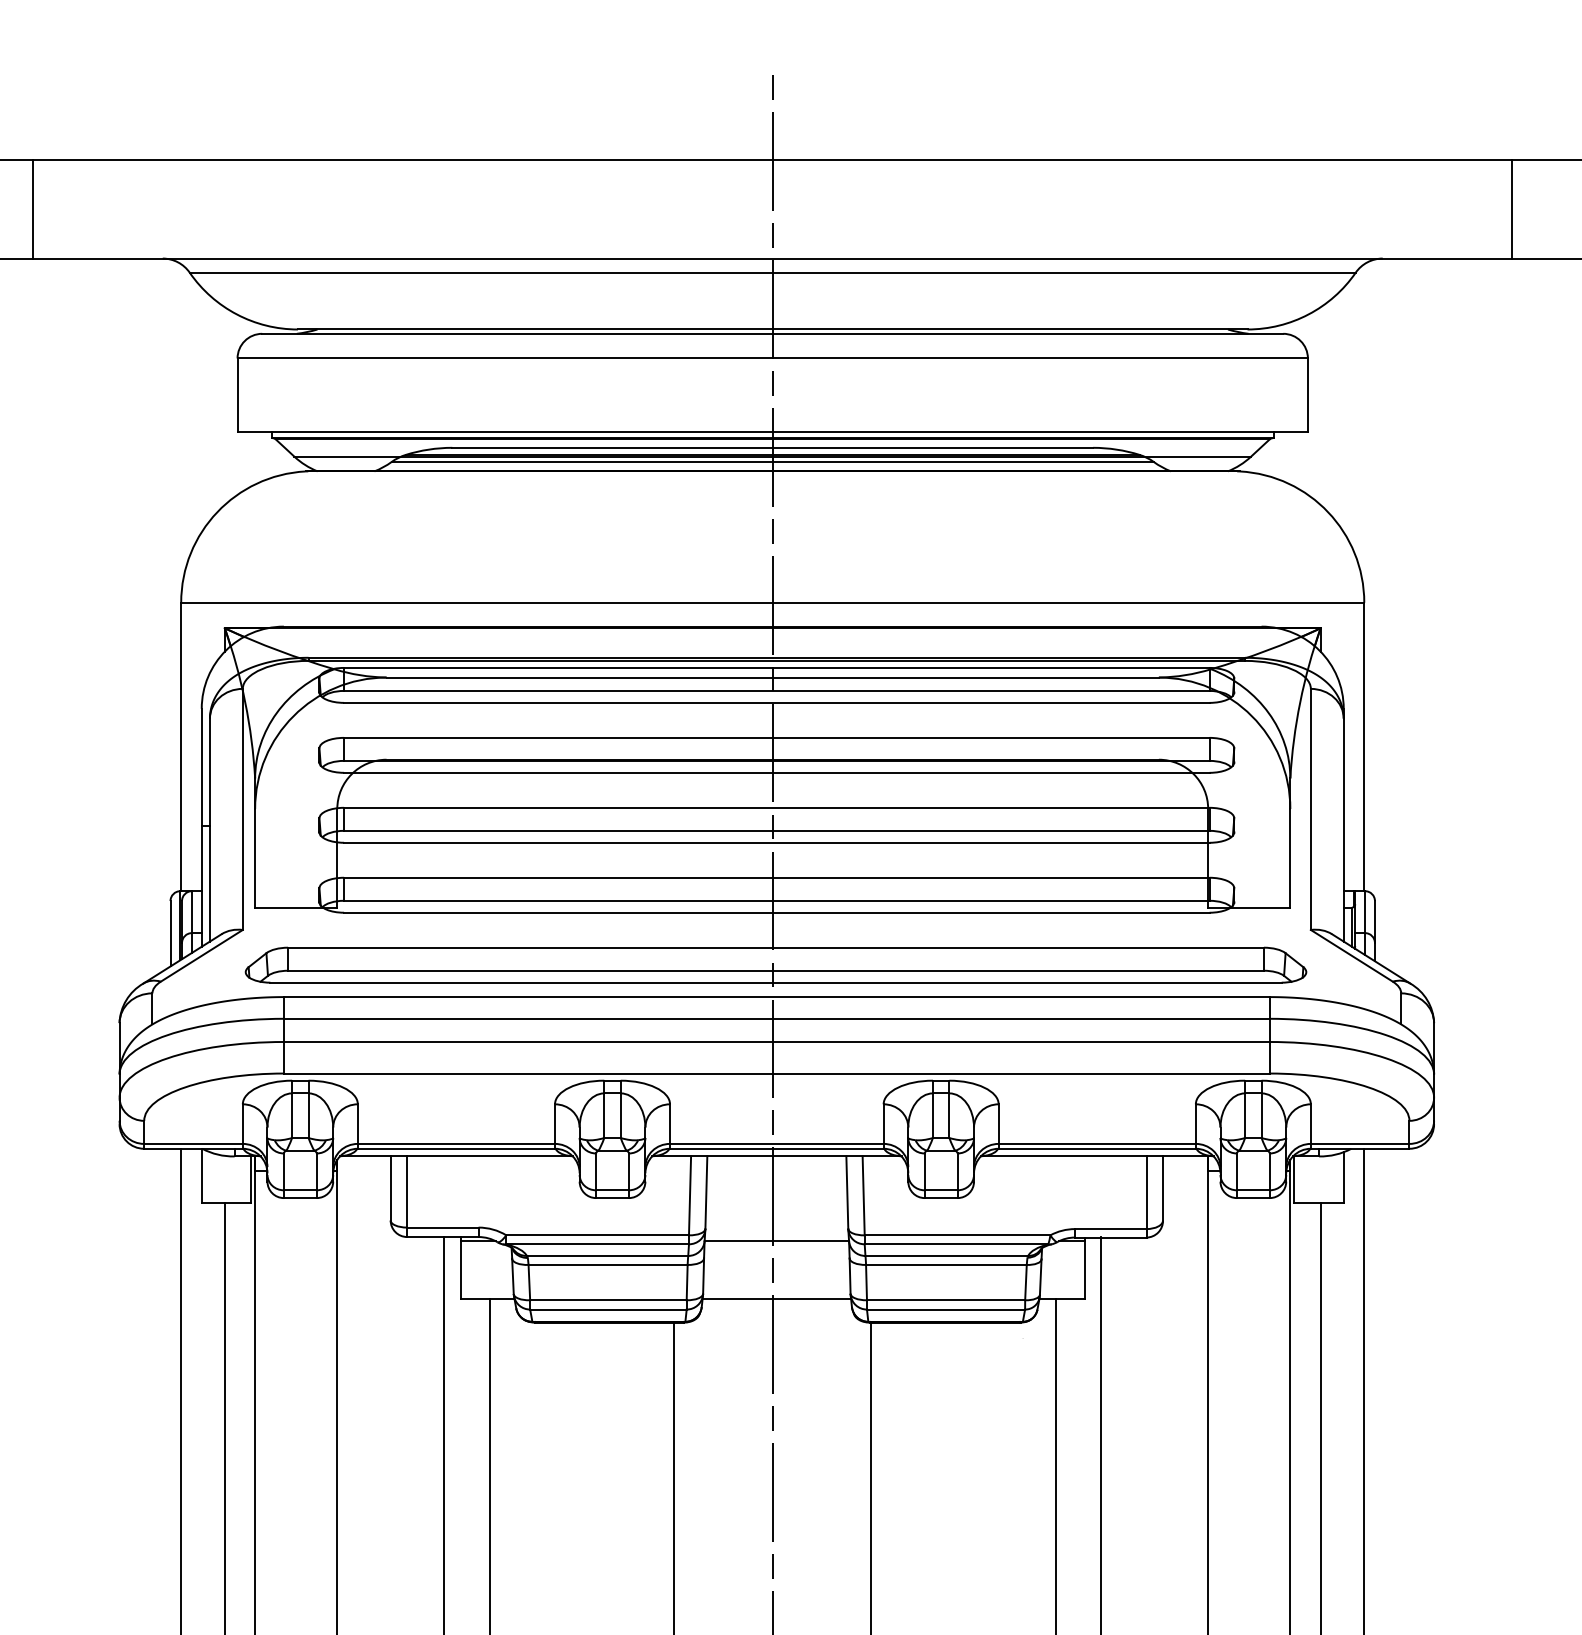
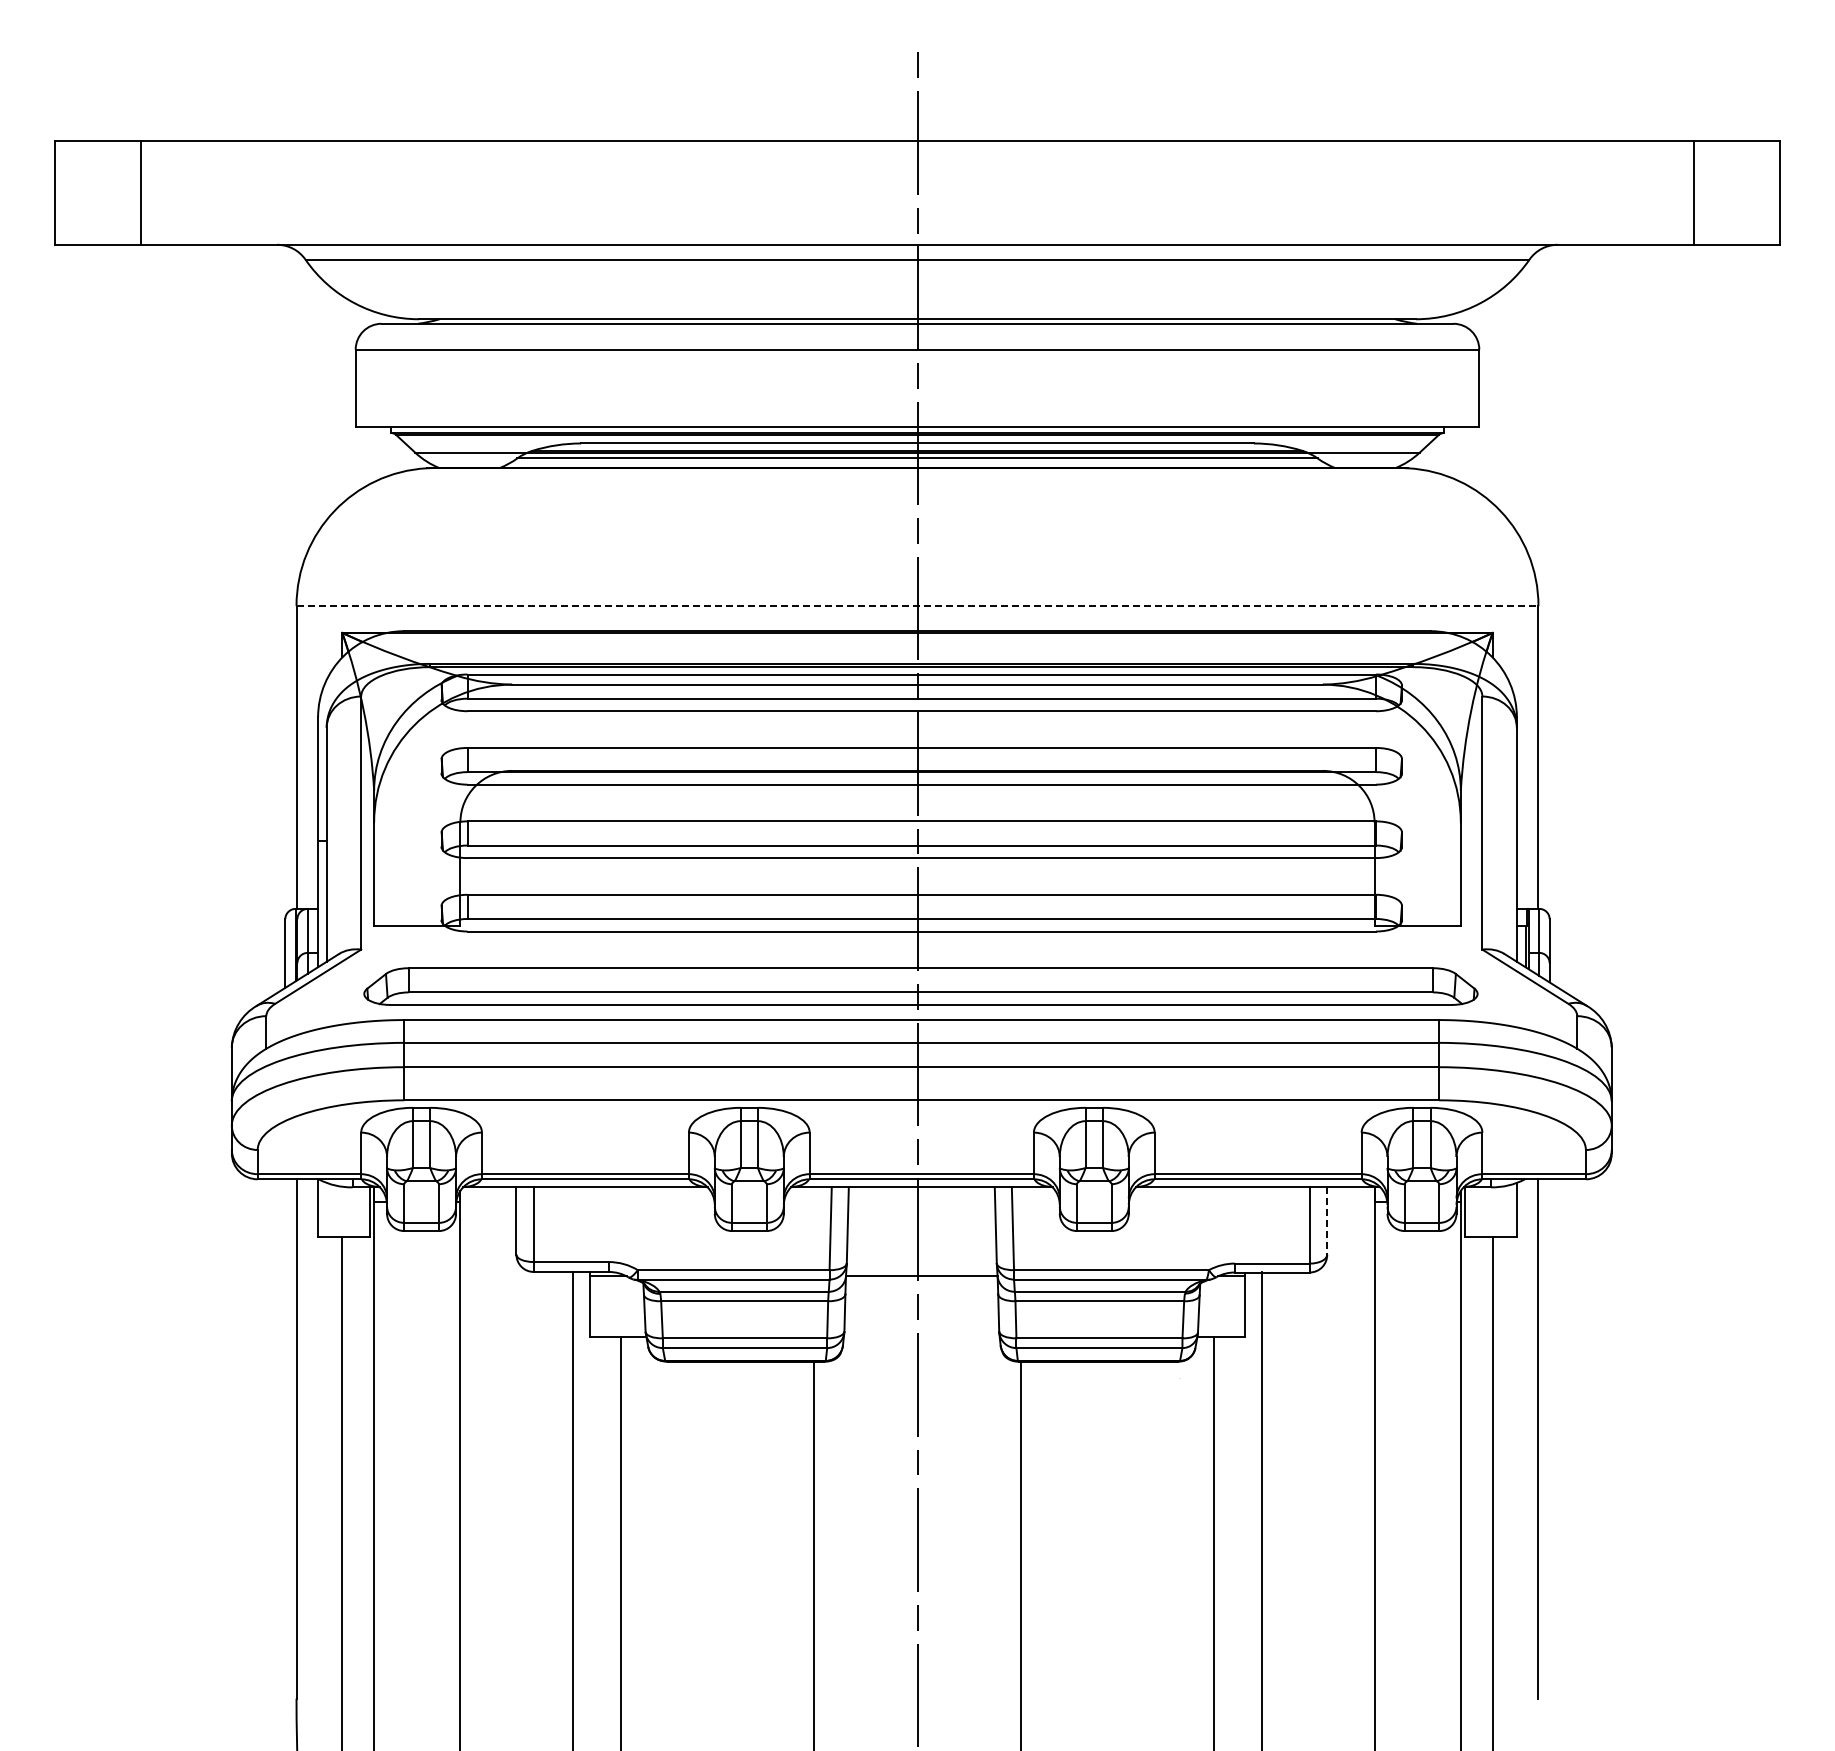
line: (772, 603) -> (917, 606), solid -> dashed
line: (1163, 1188) -> (1327, 1221), solid -> dashed
line: (776, 1298) -> (921, 1336), removed

